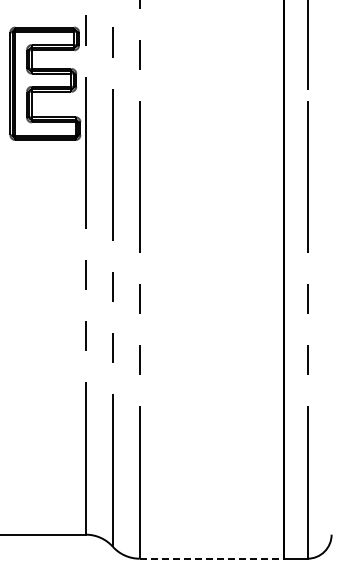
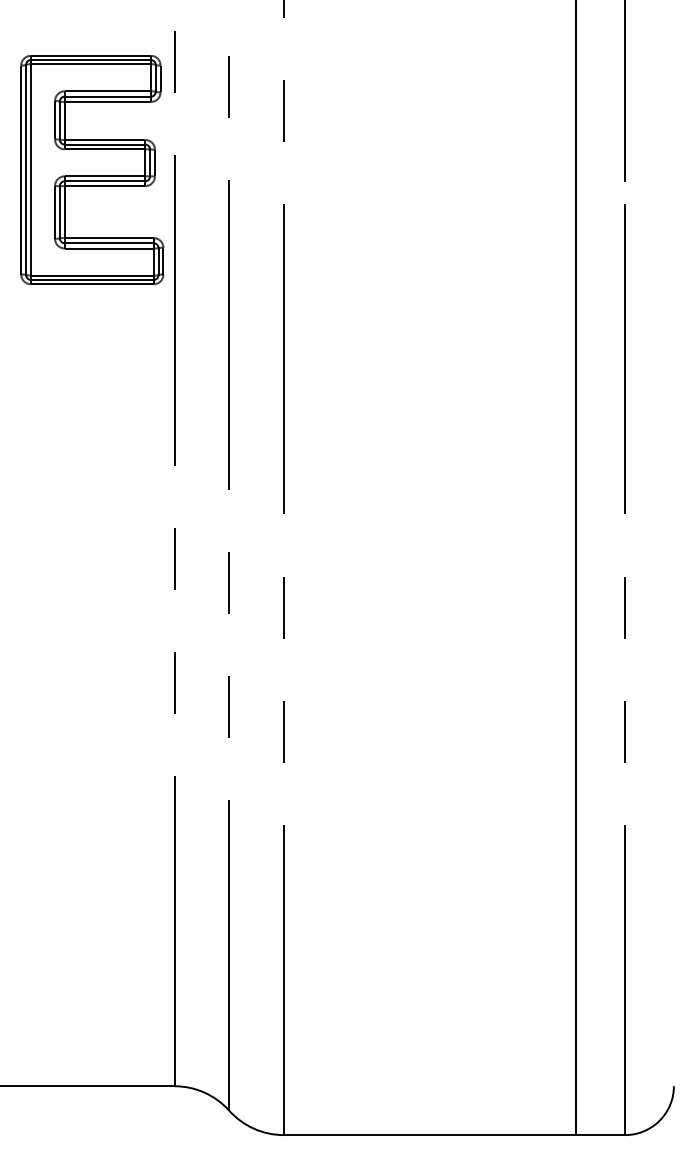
line: (211, 558) -> (429, 1134), dashed -> solid

